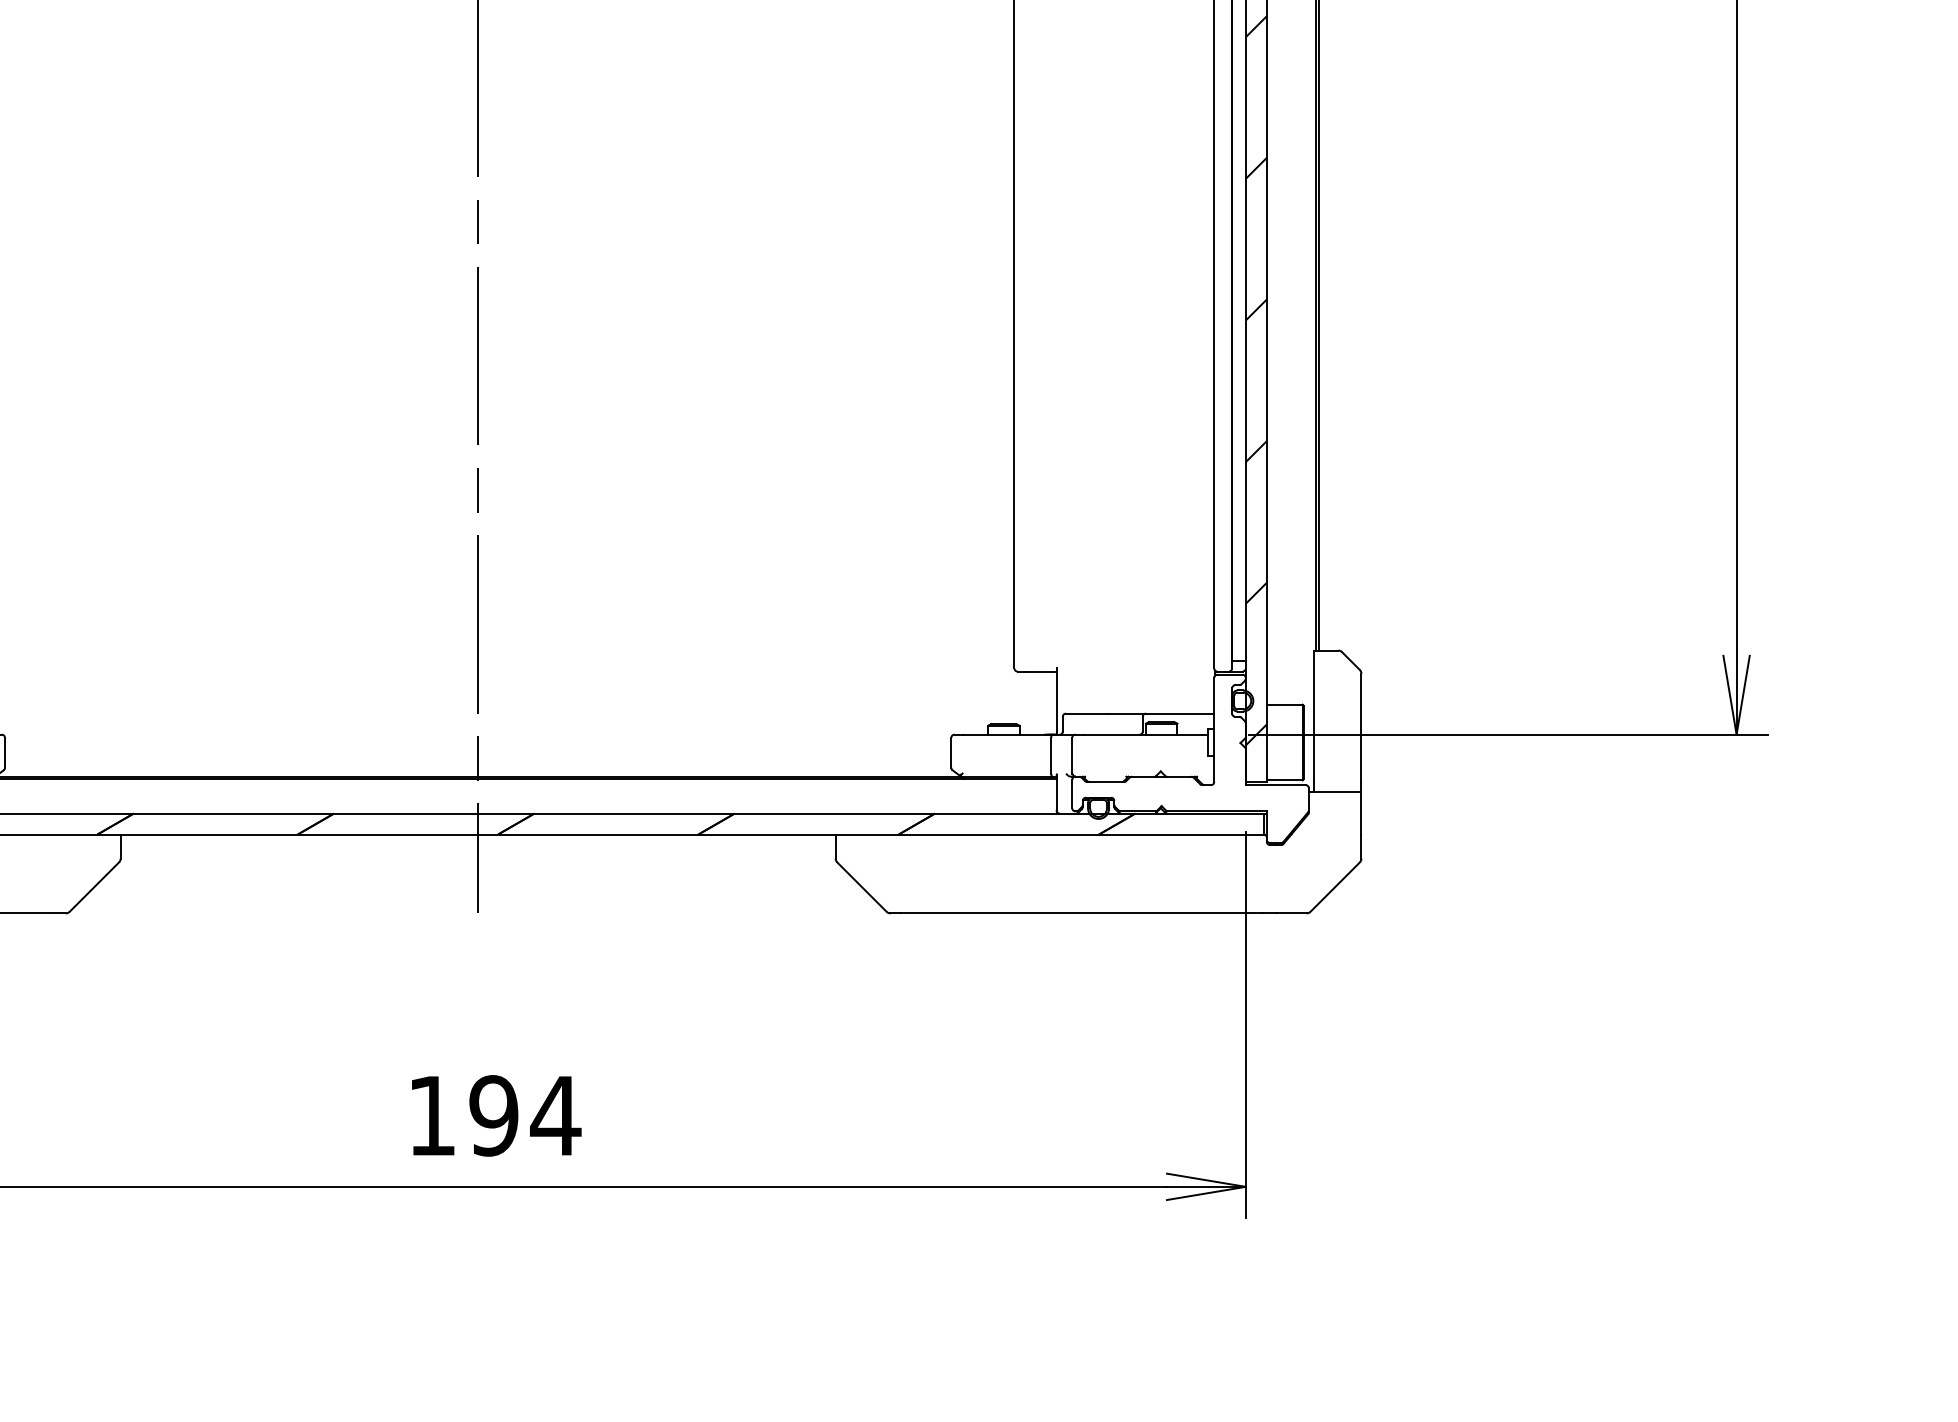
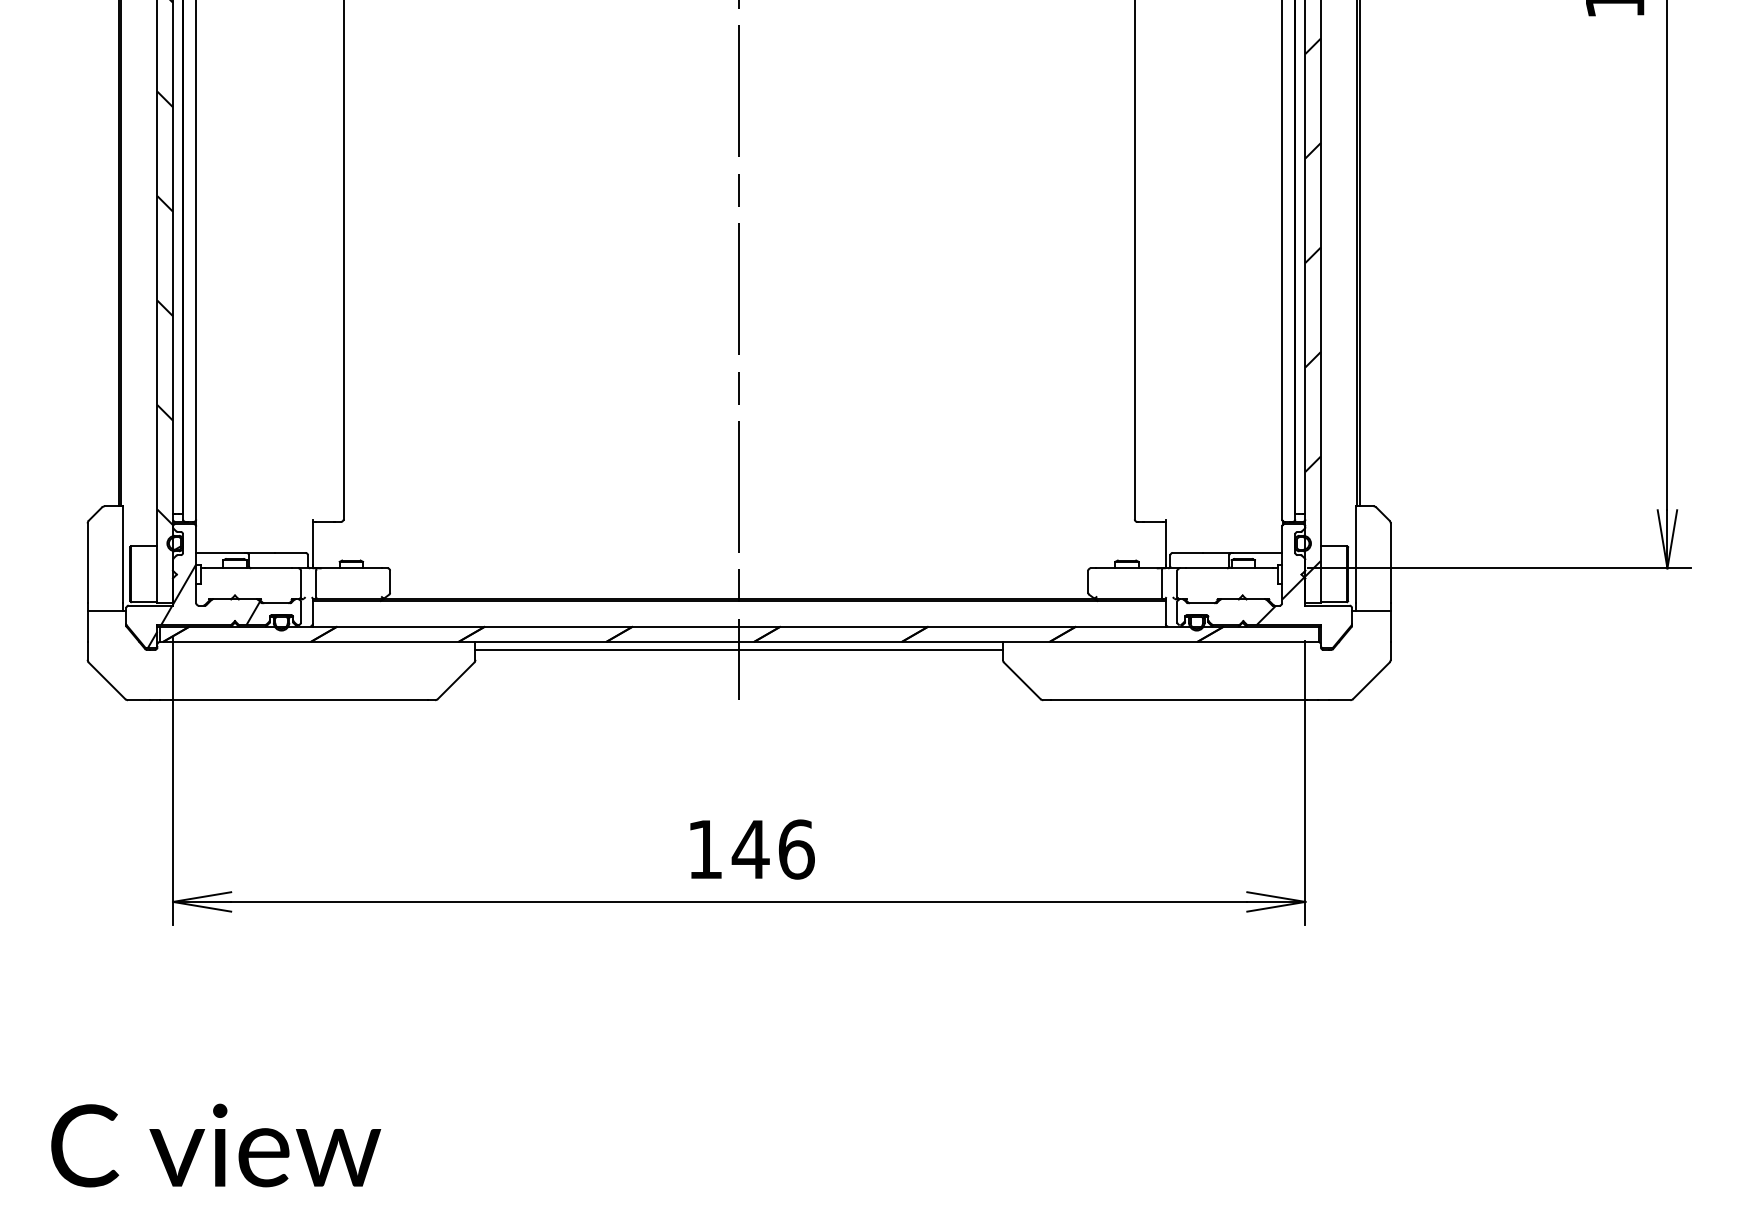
hatch: (1212, 779) -> (1280, 601), added
line: (477, 844) -> (738, 649), added
text: (524, 1115) -> (773, 849), 194 -> 146

